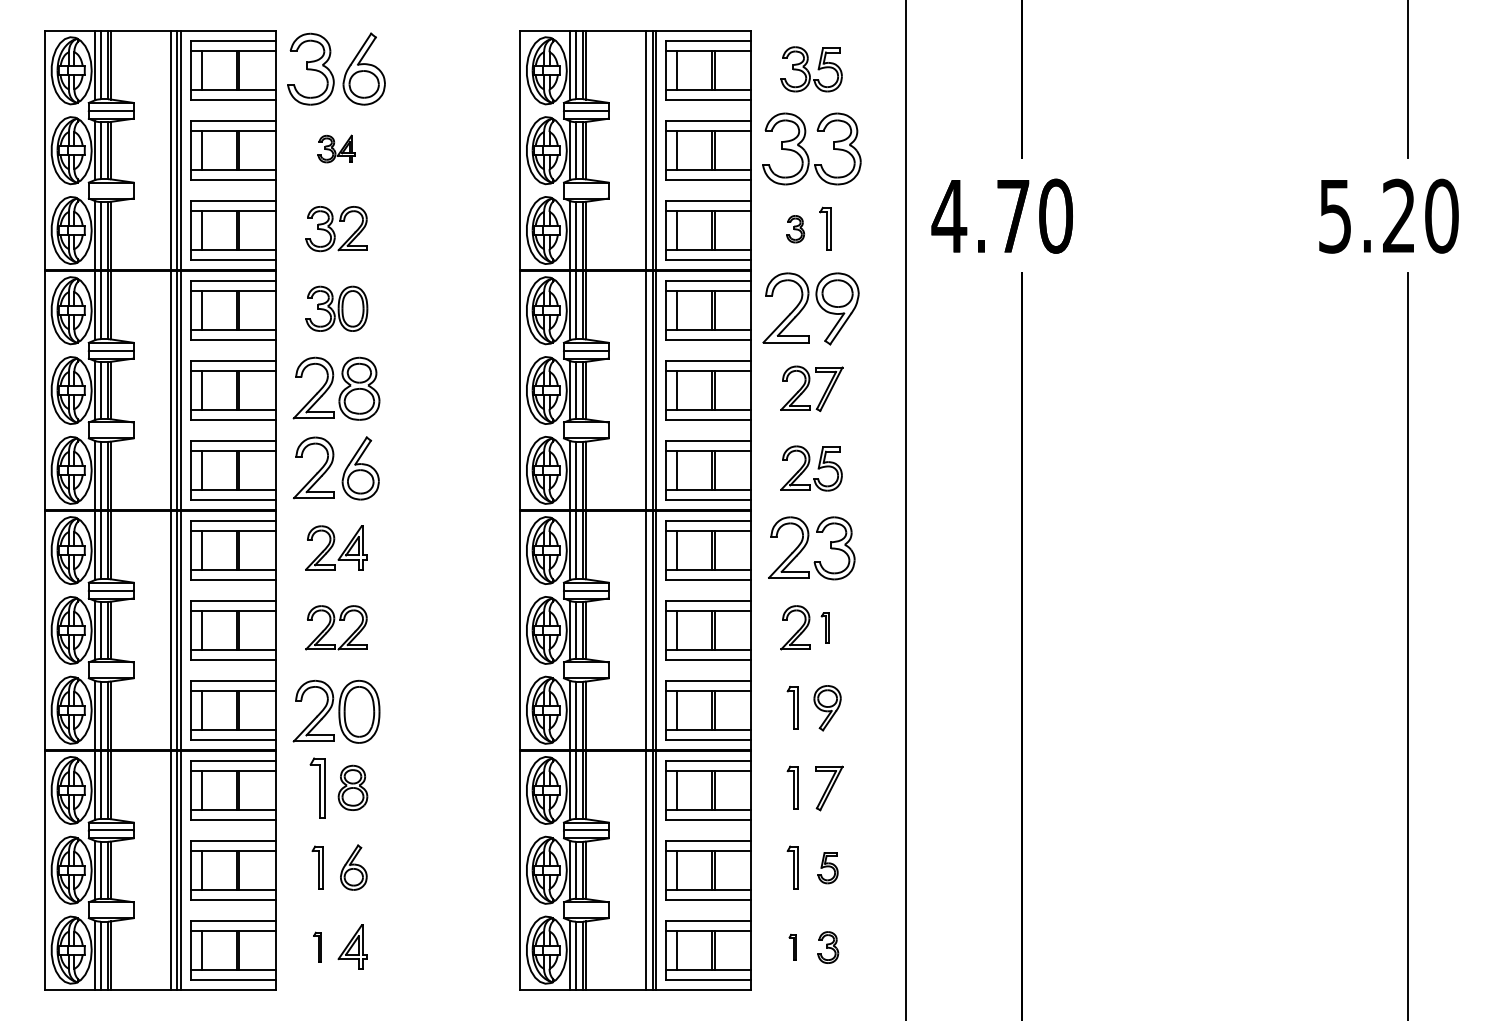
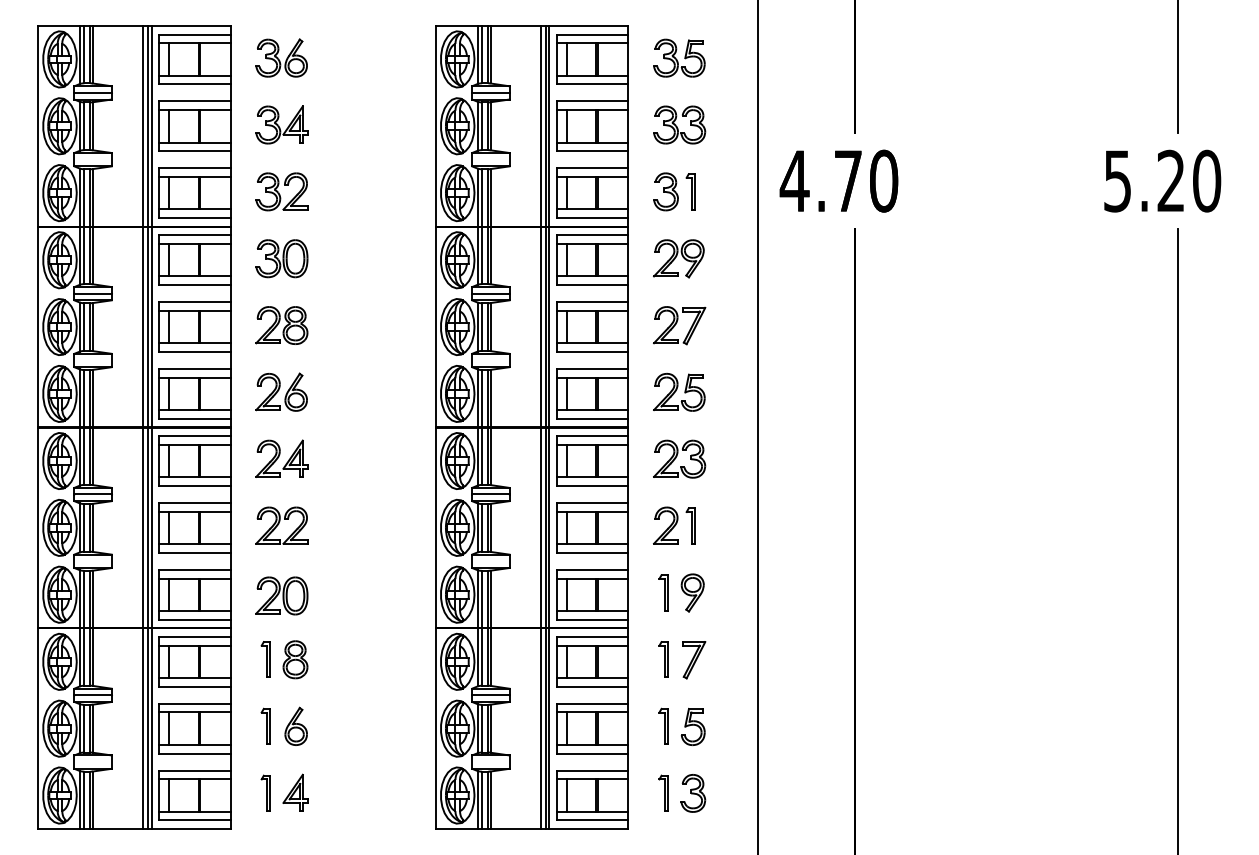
part: (336, 69) -> (281, 58), size x0.62
part: (336, 148) -> (281, 124), size x1.67
part: (811, 149) -> (679, 125), size x0.62
part: (795, 229) -> (665, 192), size x1.67
part: (810, 308) -> (678, 258), size x0.62
part: (336, 388) -> (281, 325), size x0.71
part: (336, 468) -> (281, 392), size x0.71
part: (811, 548) -> (679, 459), size x0.71
part: (825, 627) -> (691, 525), size x1.43
part: (336, 711) -> (281, 595), size x0.71
part: (317, 787) -> (265, 659), size x0.71
part: (827, 867) -> (692, 726), size x1.43
part: (317, 947) -> (265, 793), size x1.43
part: (792, 947) -> (663, 793), size x1.67
part: (828, 947) -> (693, 793), size x1.43

